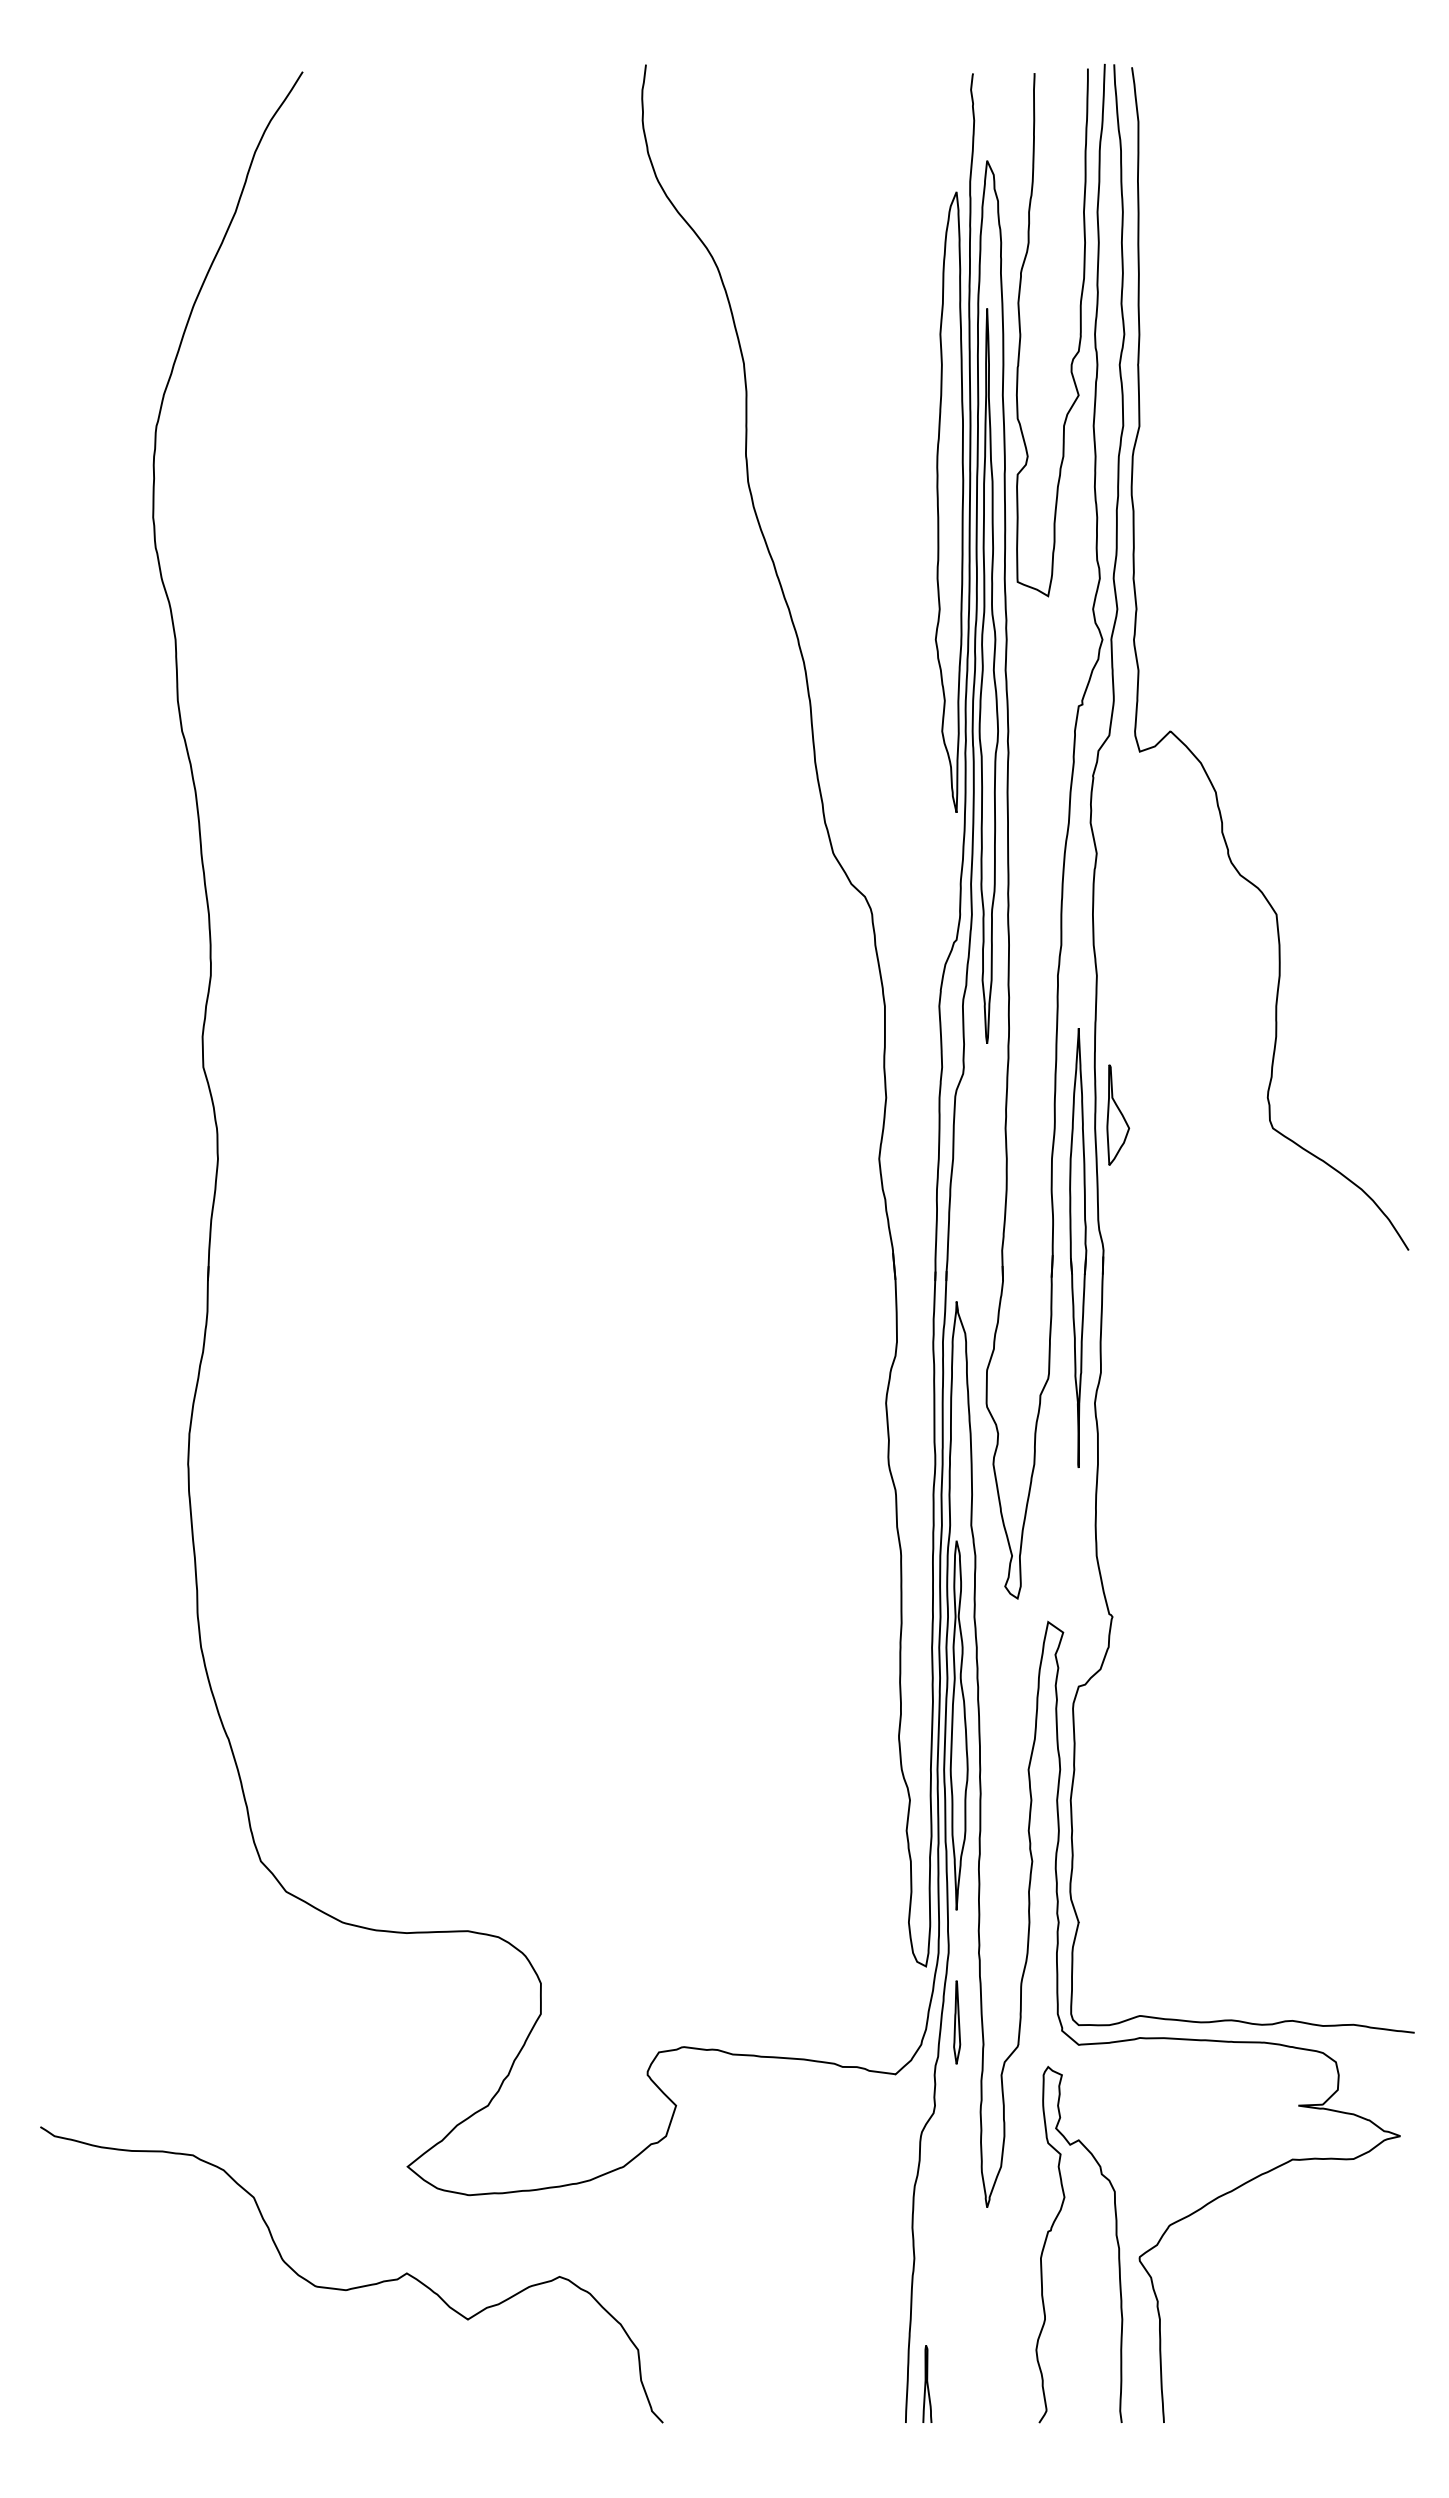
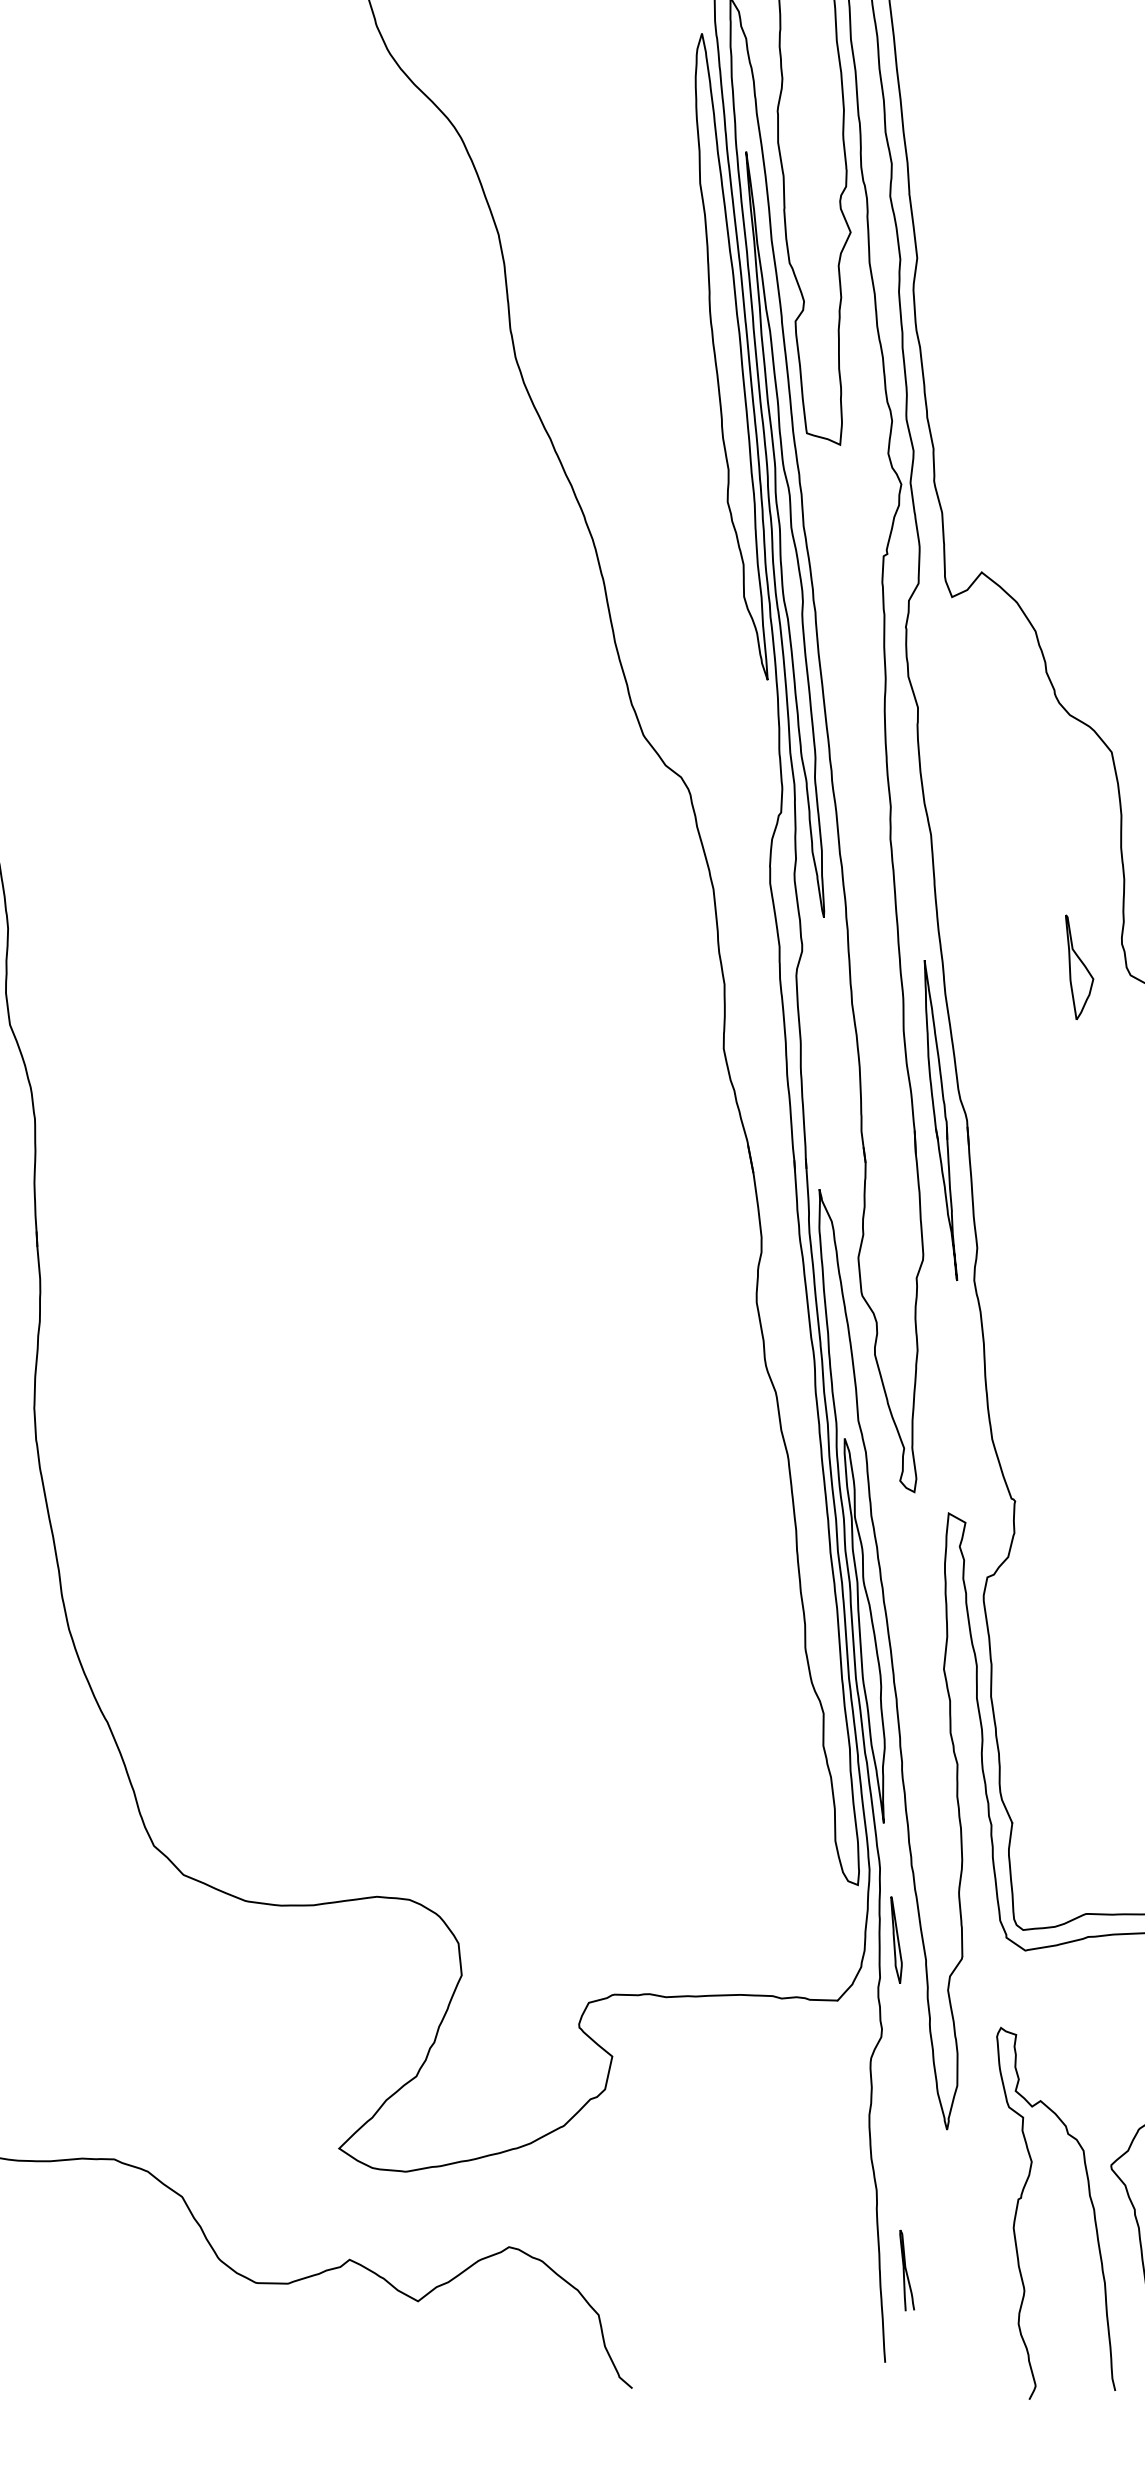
part: (1118, 1114) -> (1080, 965), moved
part: (1078, 1247) -> (940, 1120), size x0.7
curve: (1051, 2231) -> (1021, 2198), moved
curve: (927, 2383) -> (905, 2269), moved

